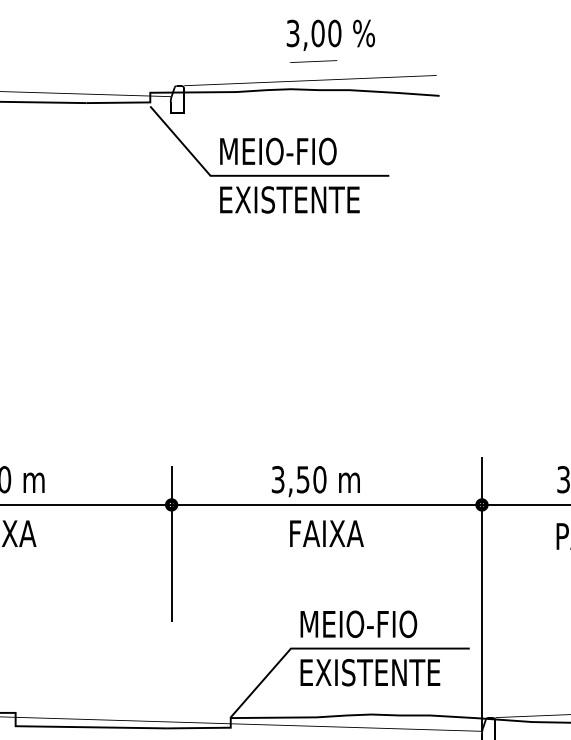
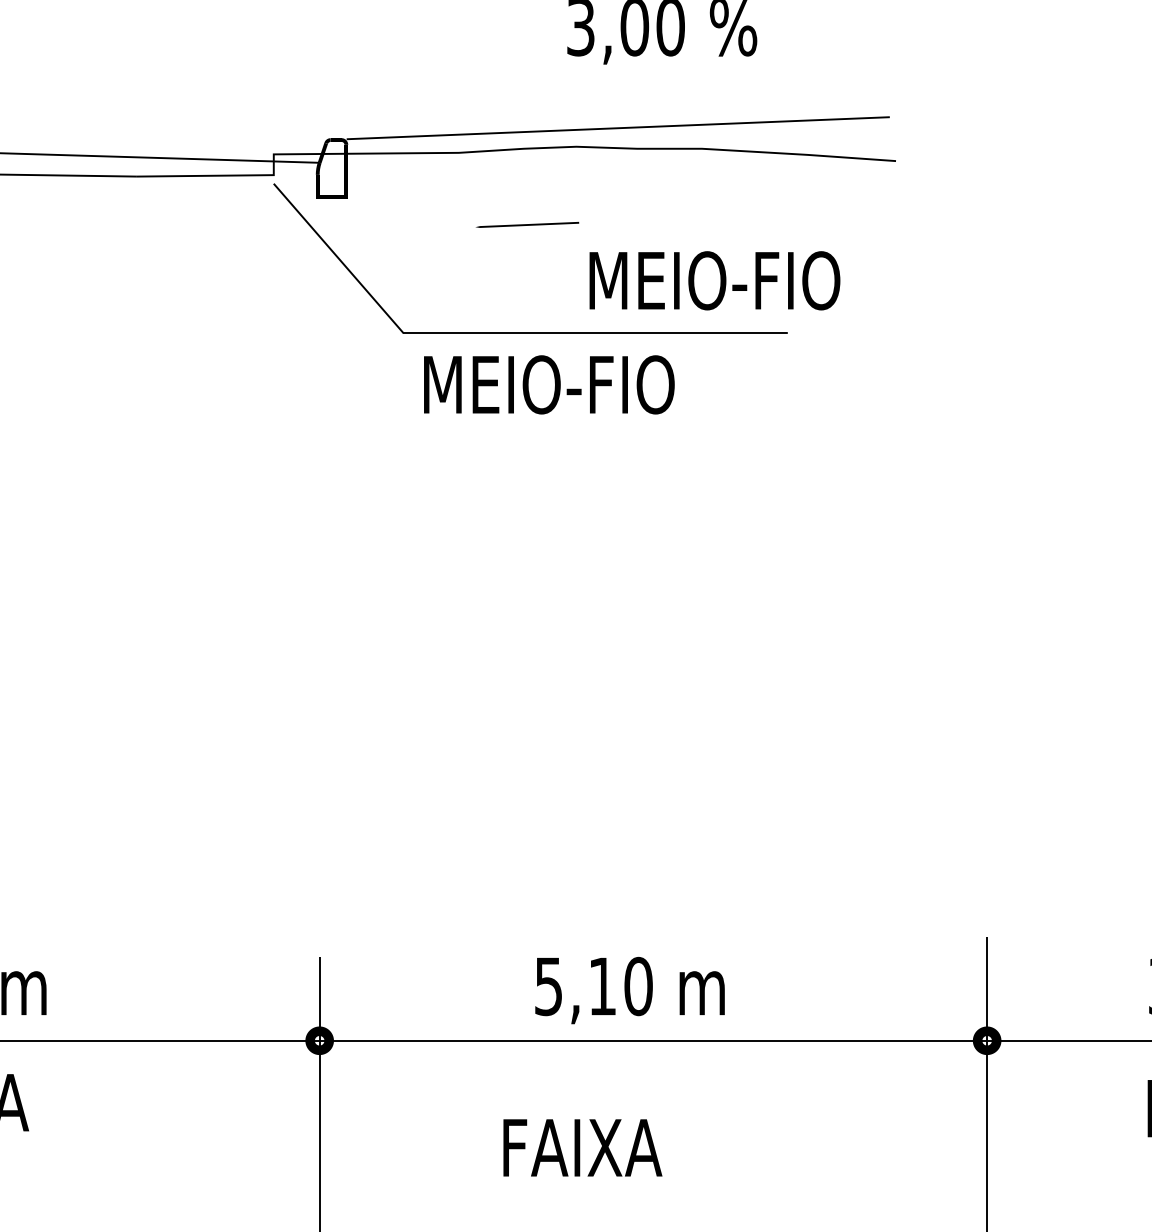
line: (313, 61) -> (528, 224), moved
text: (278, 151) -> (715, 280), moved
text: (290, 199) -> (575, 383), EXISTENTE -> MEIO-FIO
text: (290, 479) -> (575, 986), 3,50 -> 5,10
text: (326, 533) -> (581, 1147), moved

